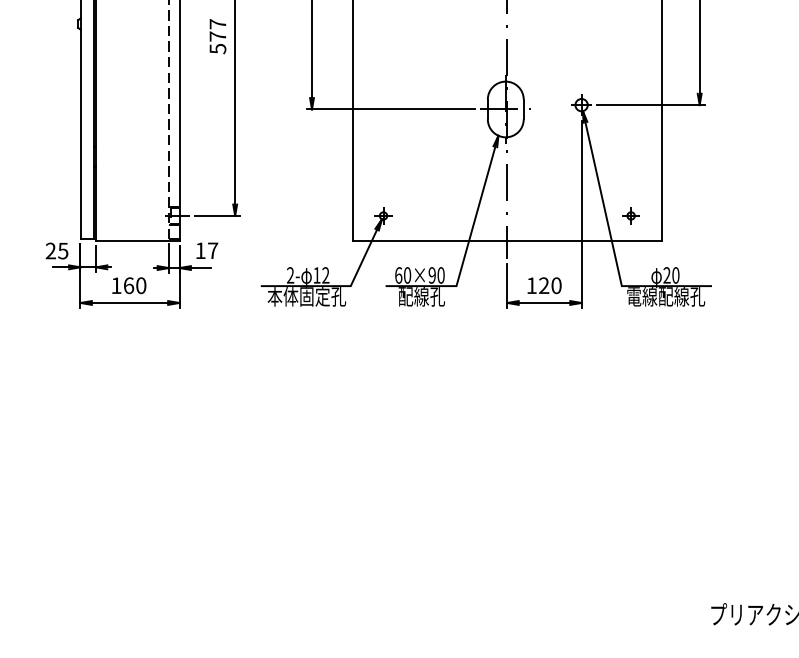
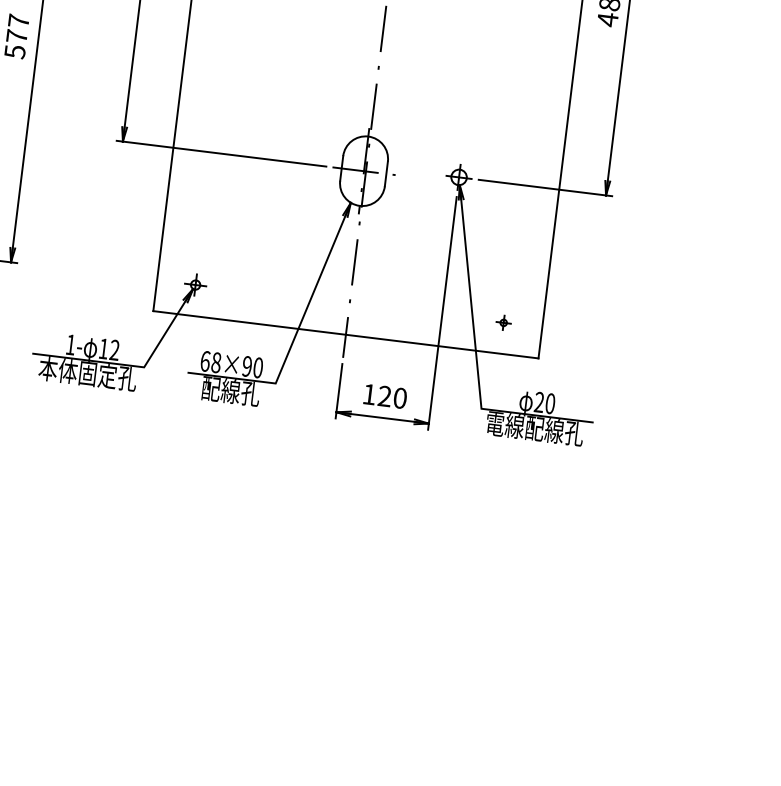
part: (630, 215) -> (503, 322), size x0.7
text: (290, 275) -> (70, 344), 2- -> 1-
text: (407, 275) -> (216, 362), 60×90 -> 68×90

